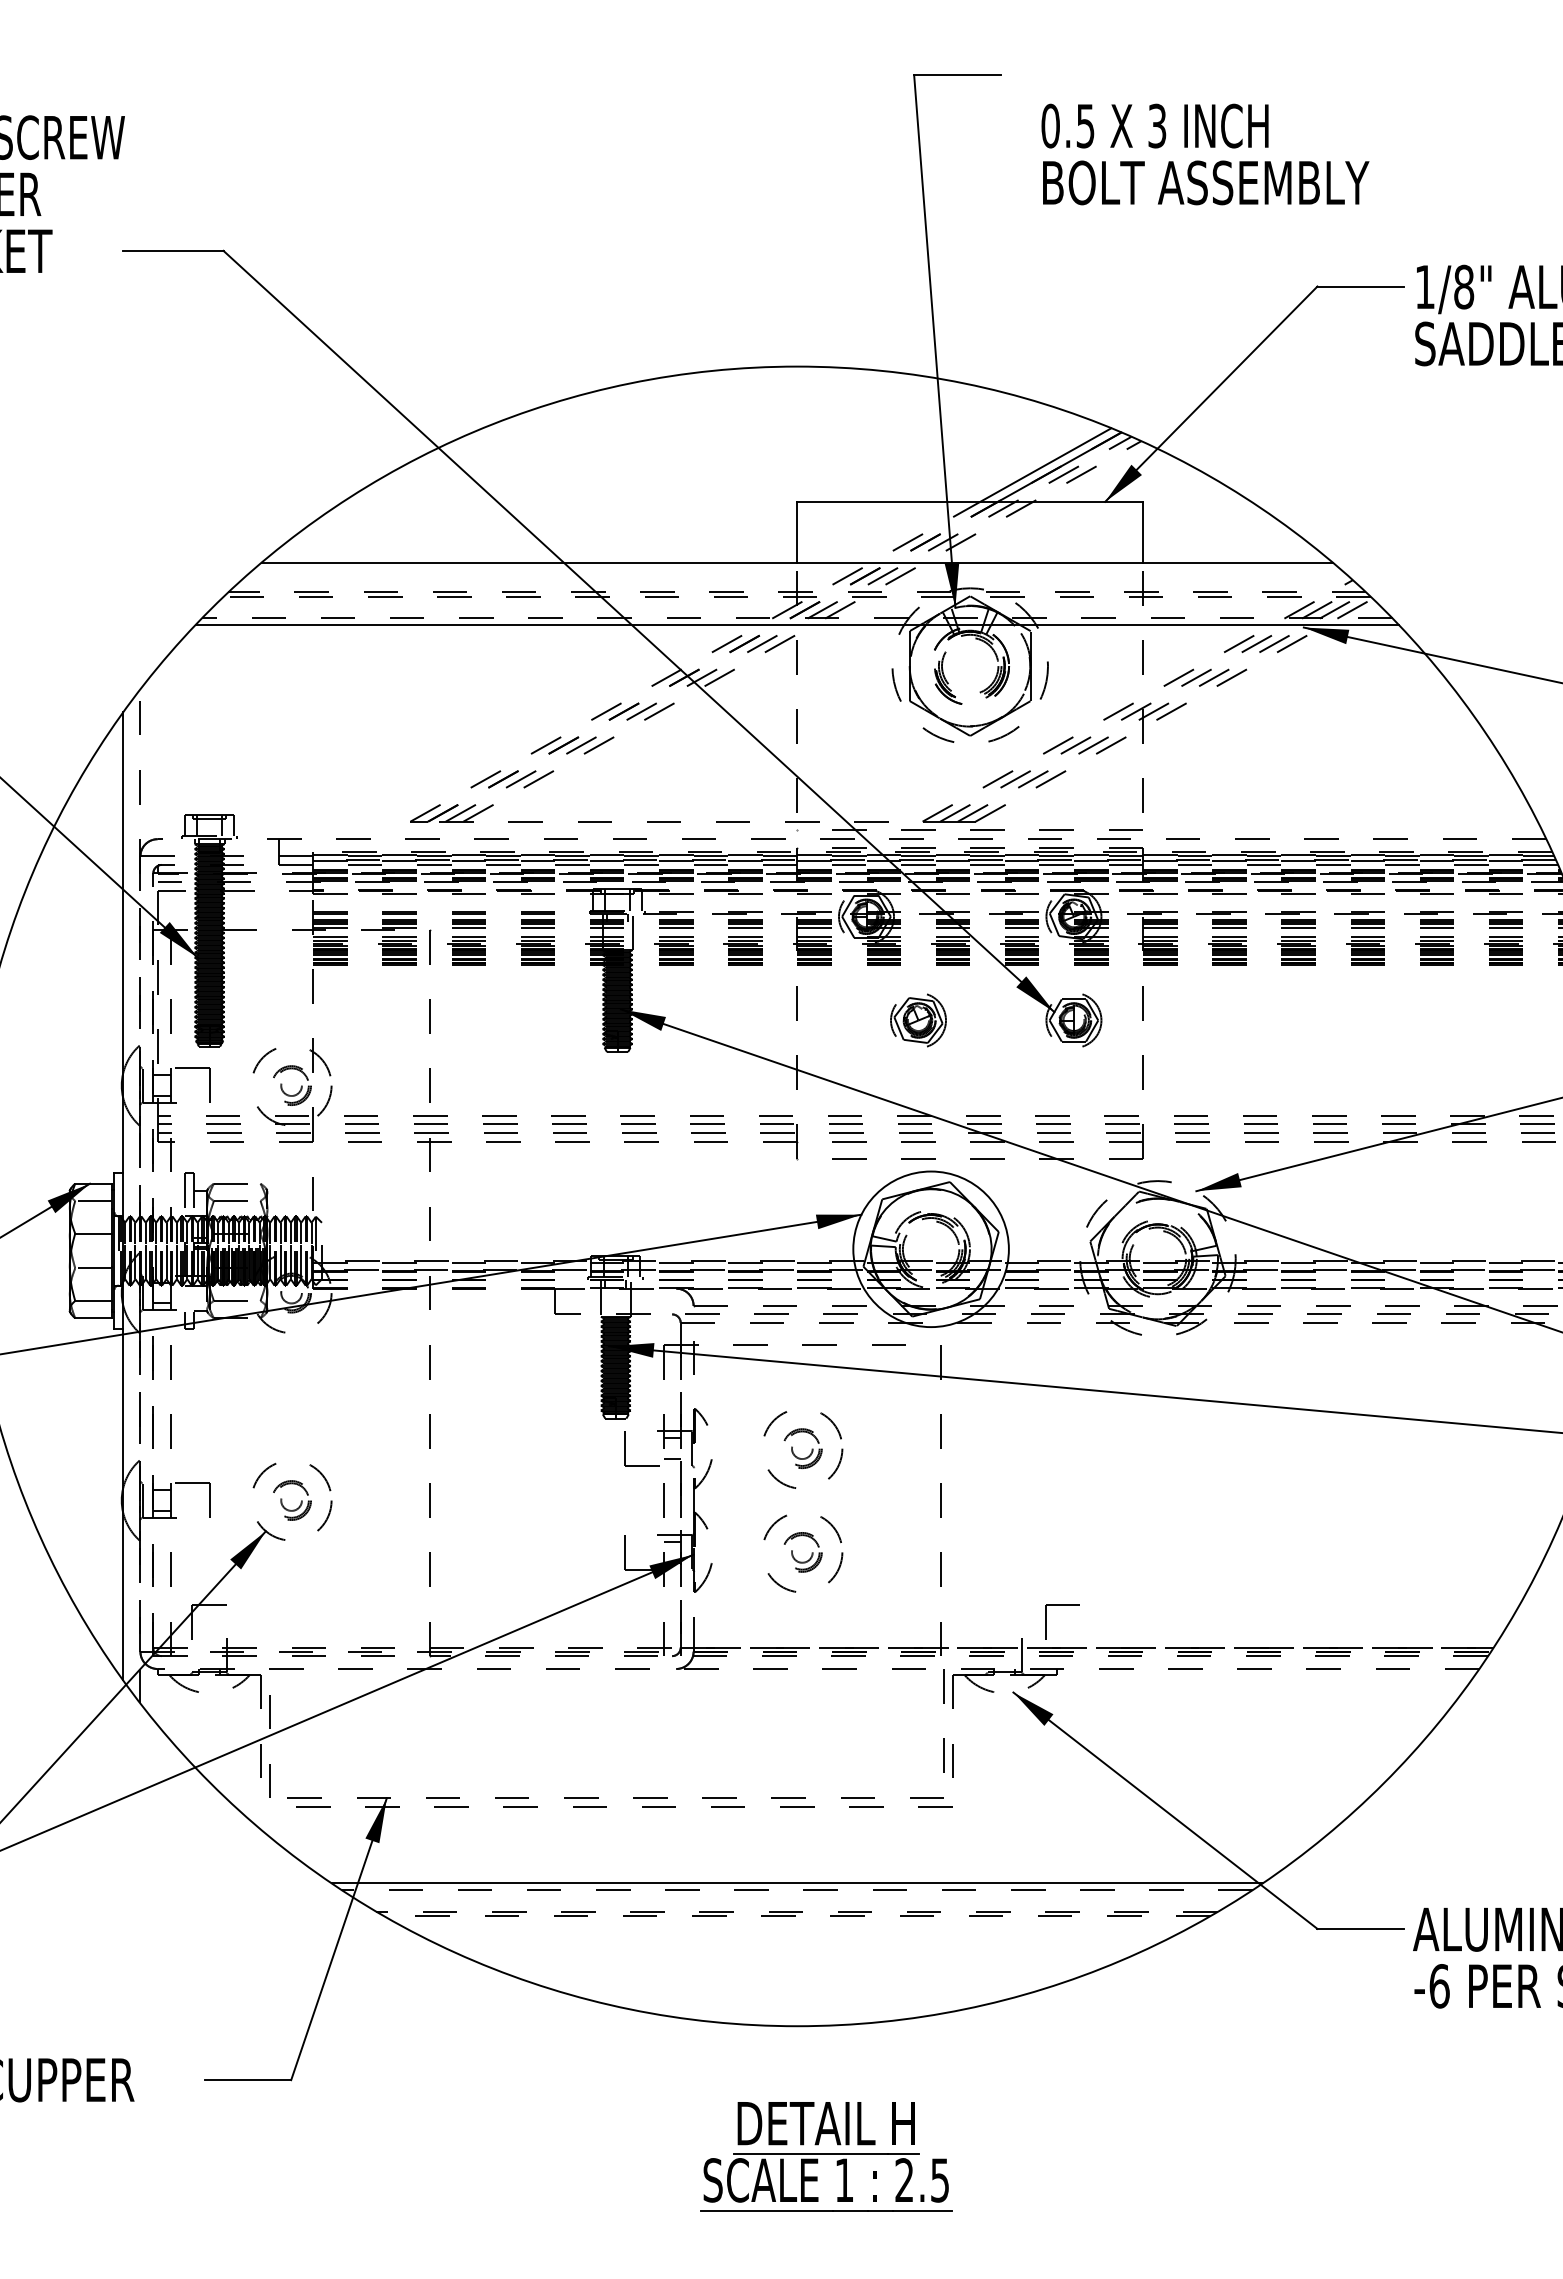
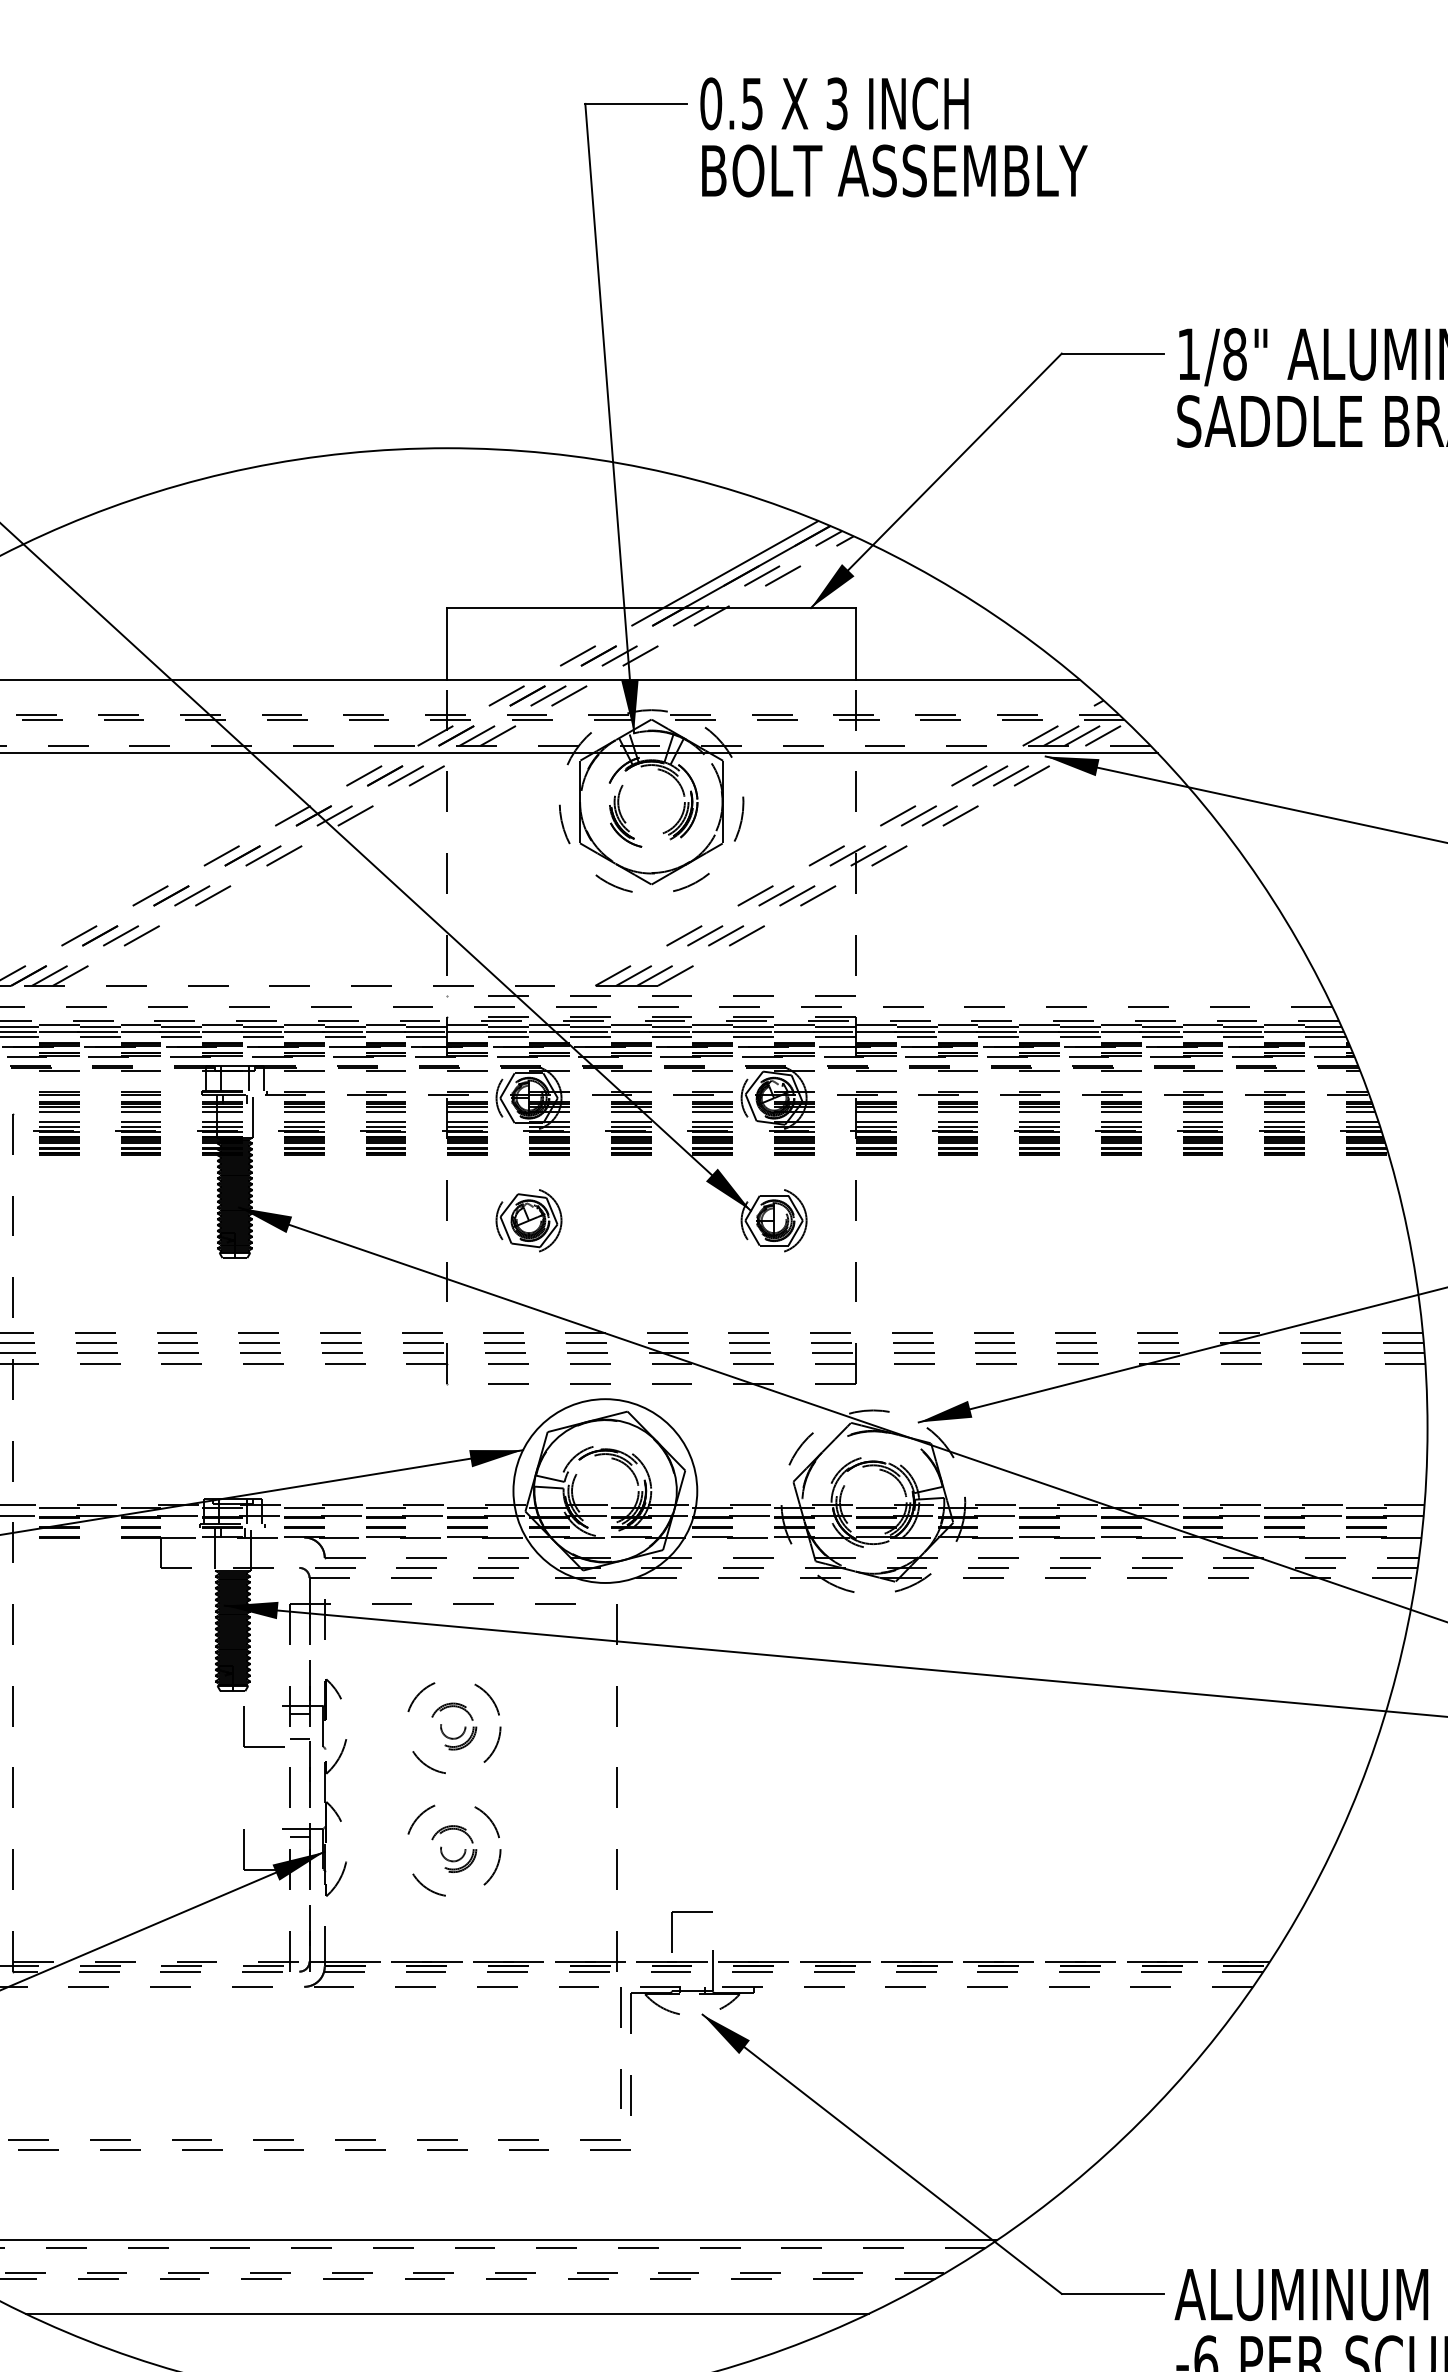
text: (1205, 154) -> (894, 137), moved
part: (918, 1020) -> (529, 1220), moved
part: (1062, 1605) -> (692, 1911), moved
line: (796, 1945) -> (446, 2313), added

